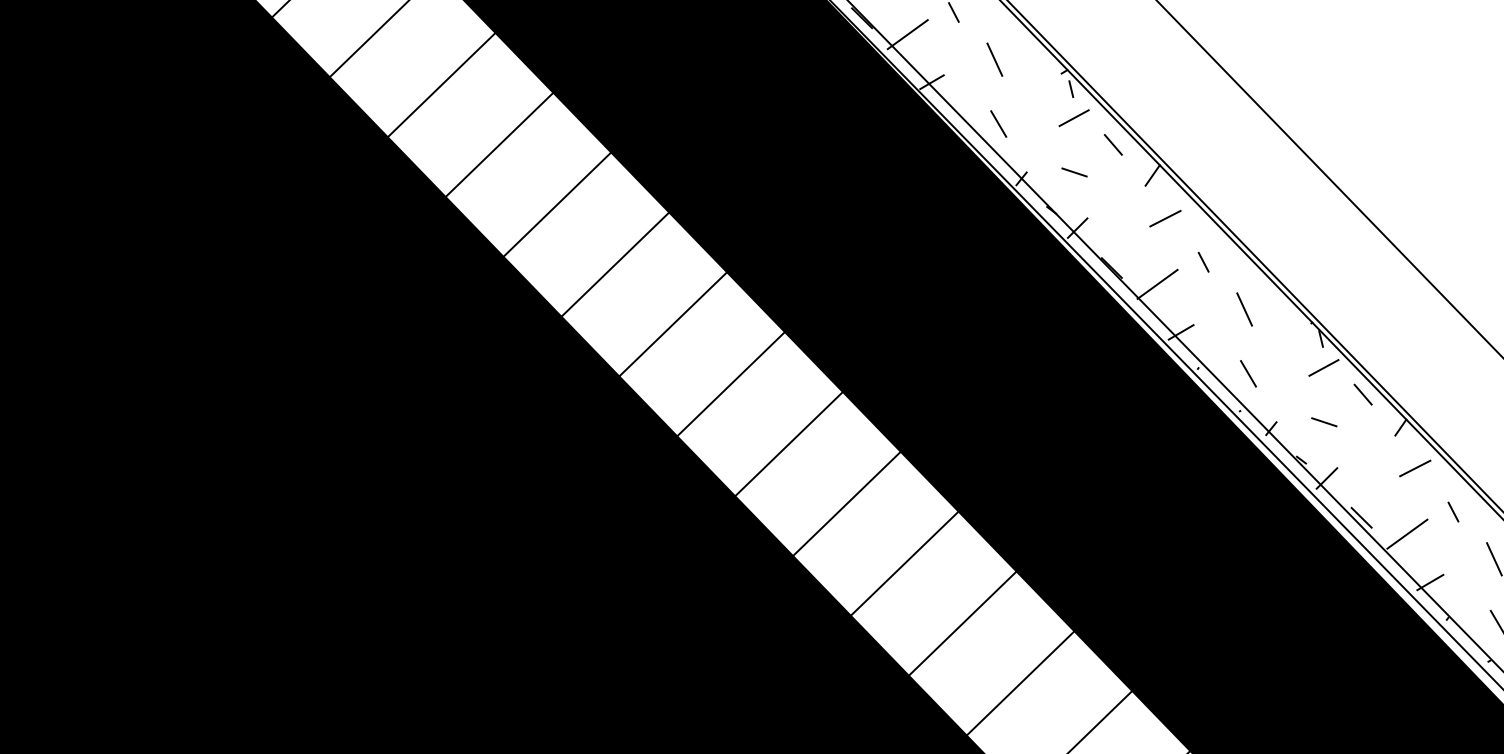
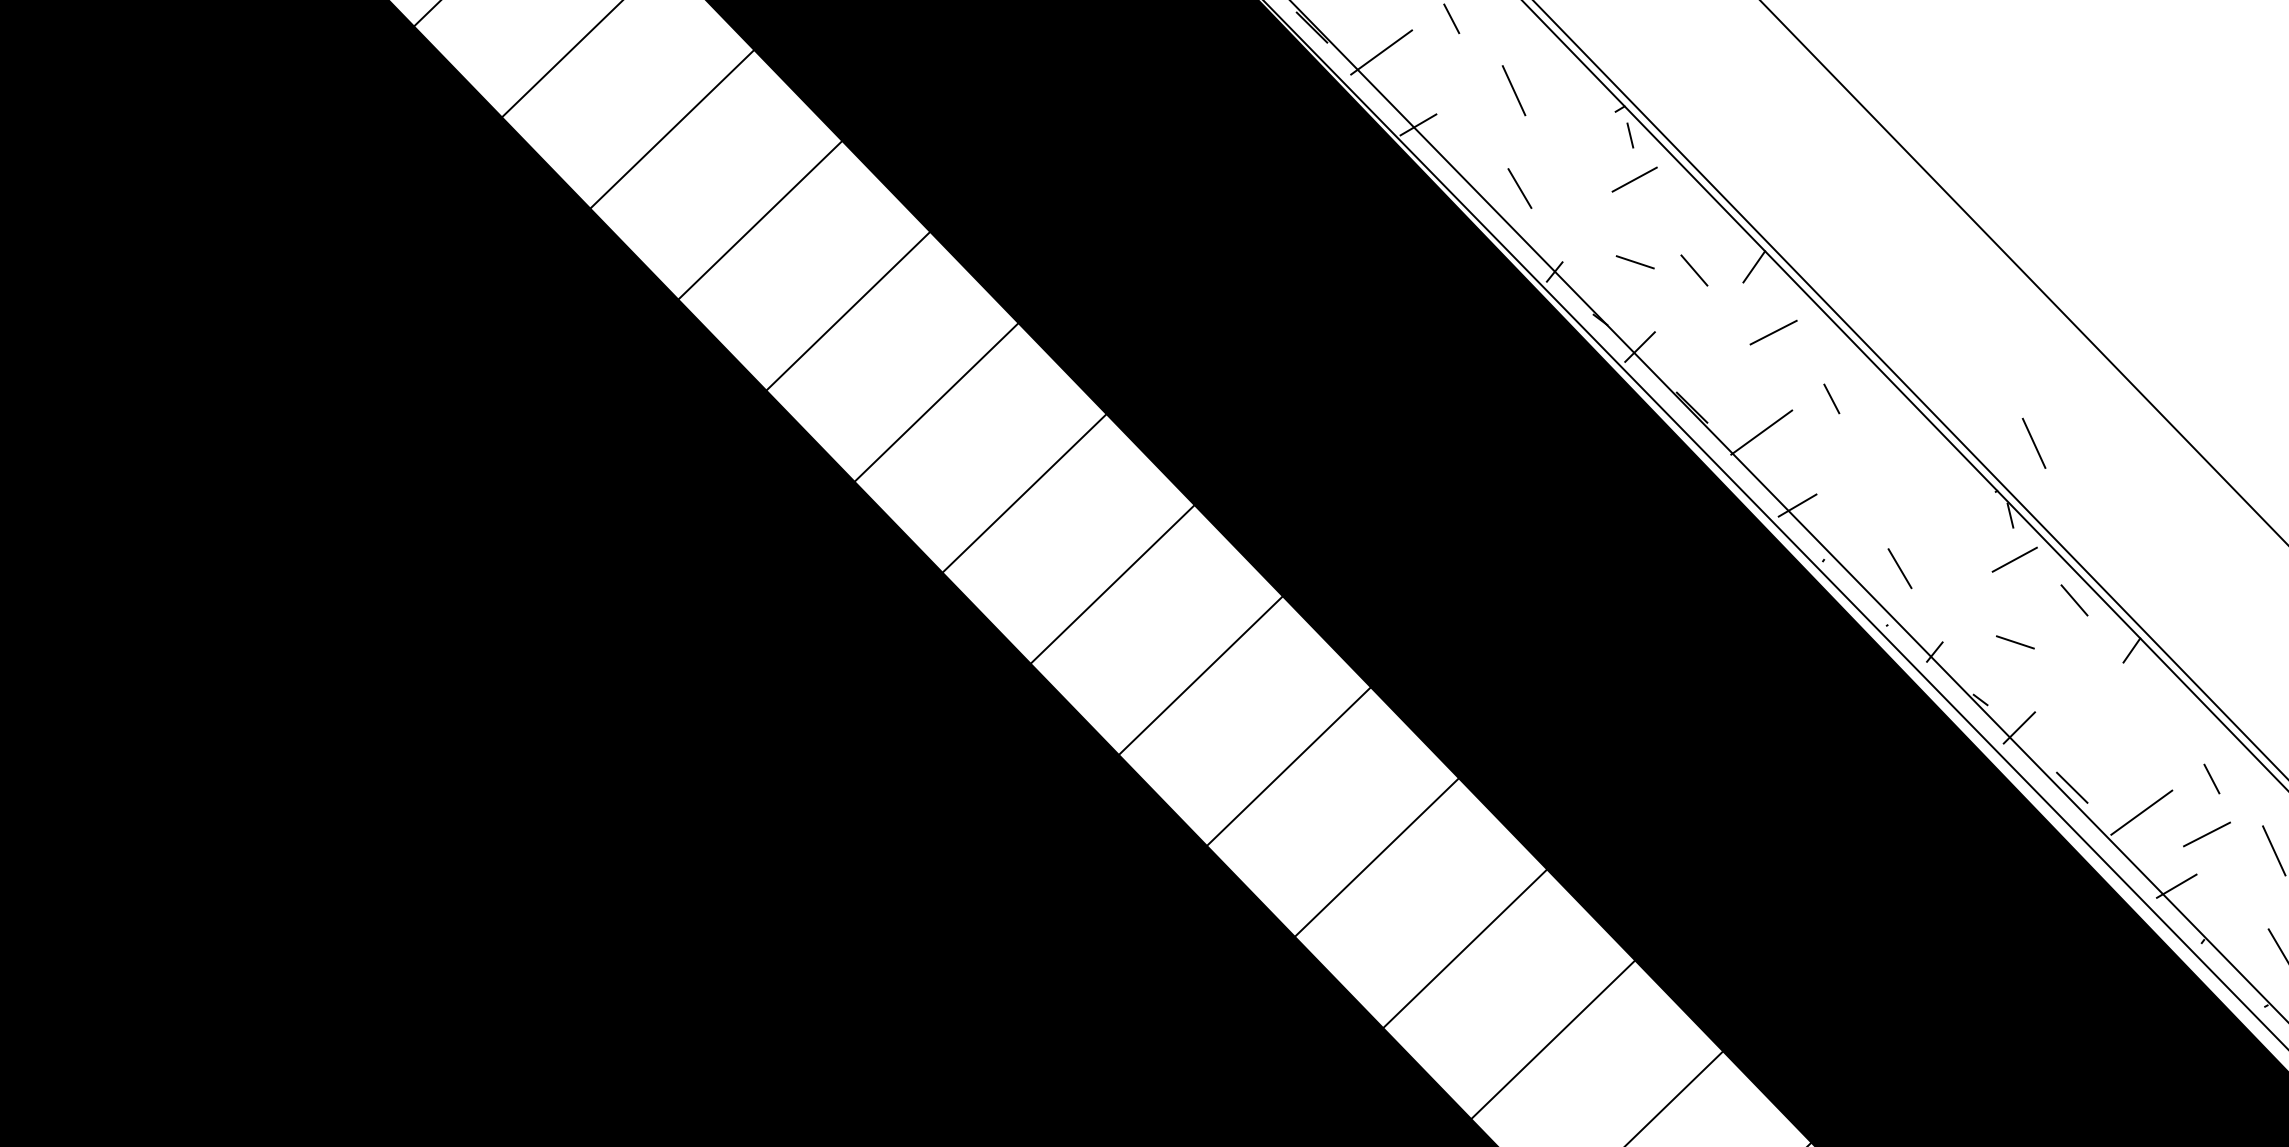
line: (1112, 144) -> (1693, 269), moved
line: (1244, 309) -> (2033, 443), moved
line: (1415, 468) -> (2207, 834), moved

